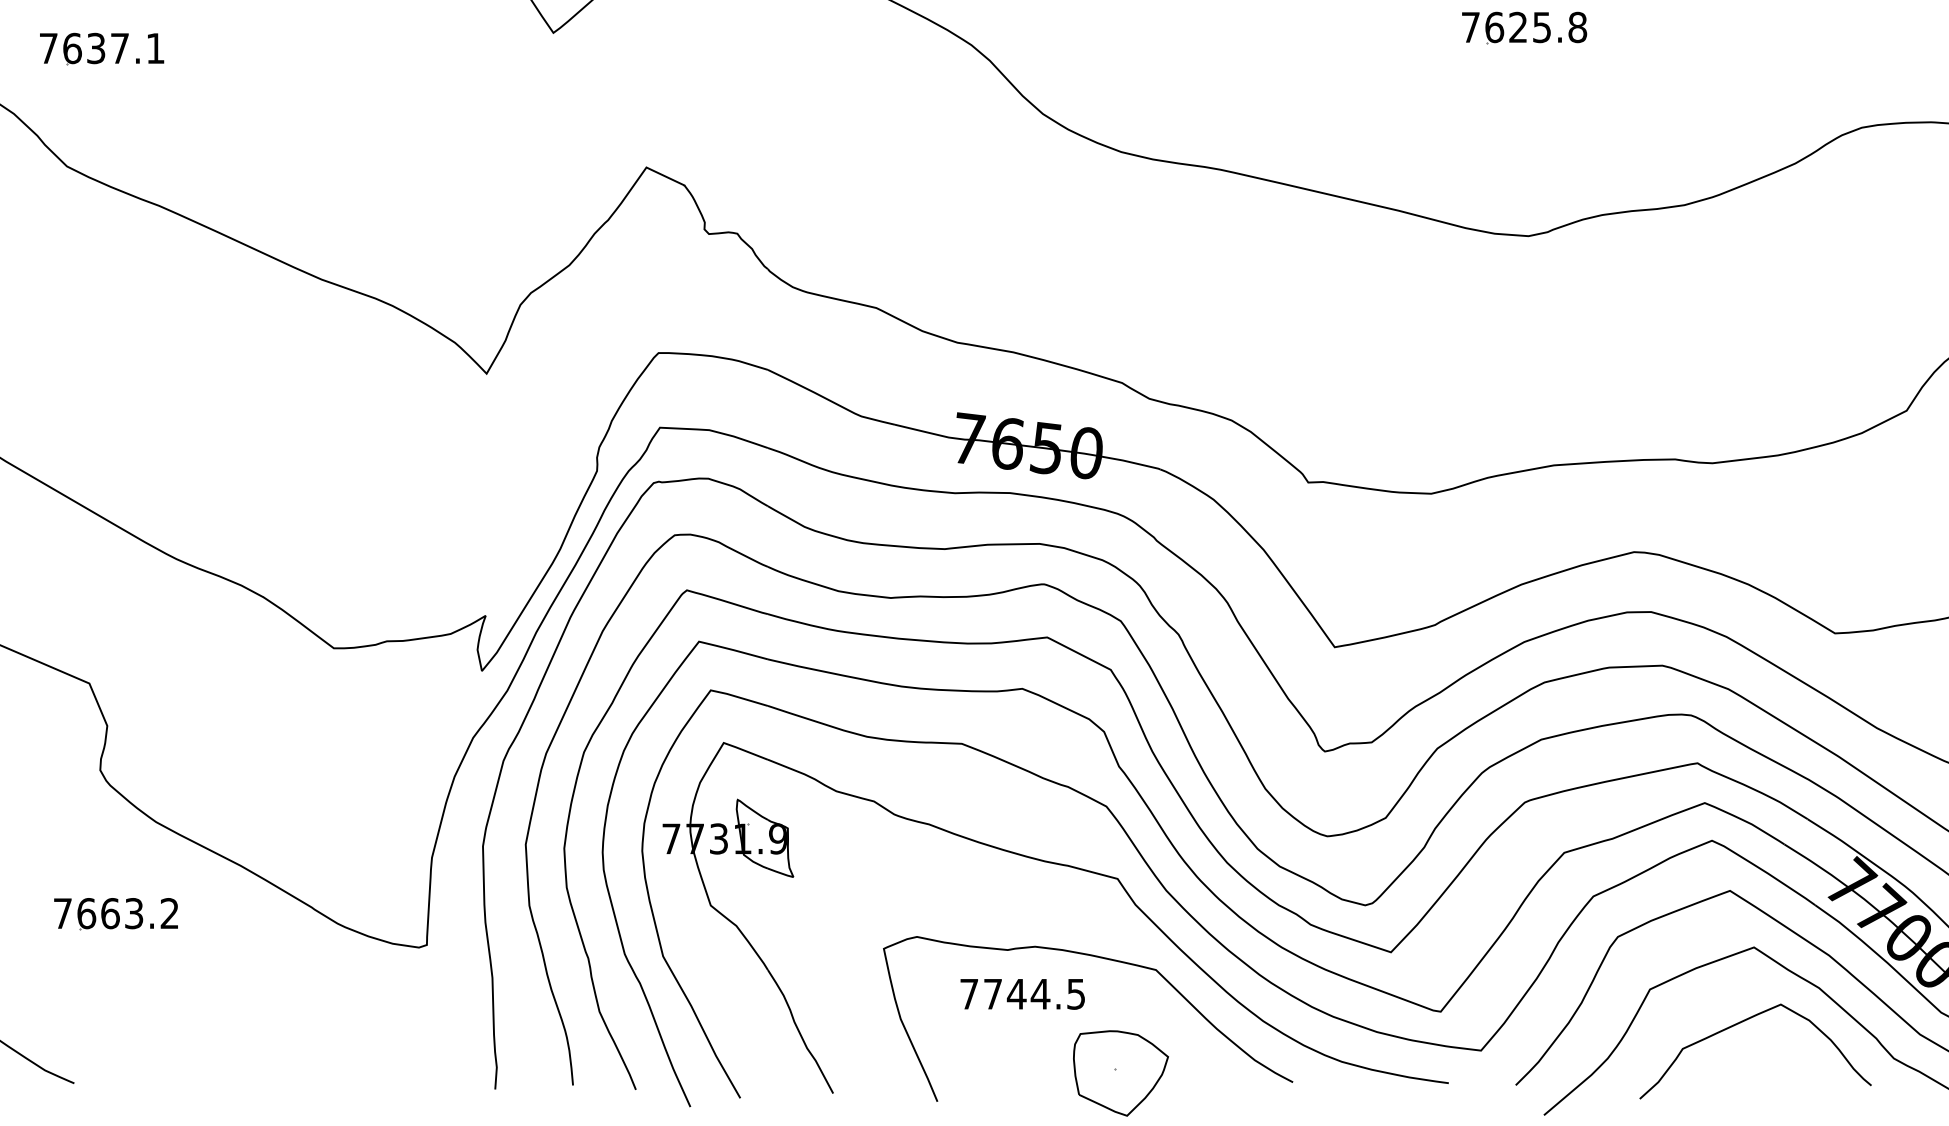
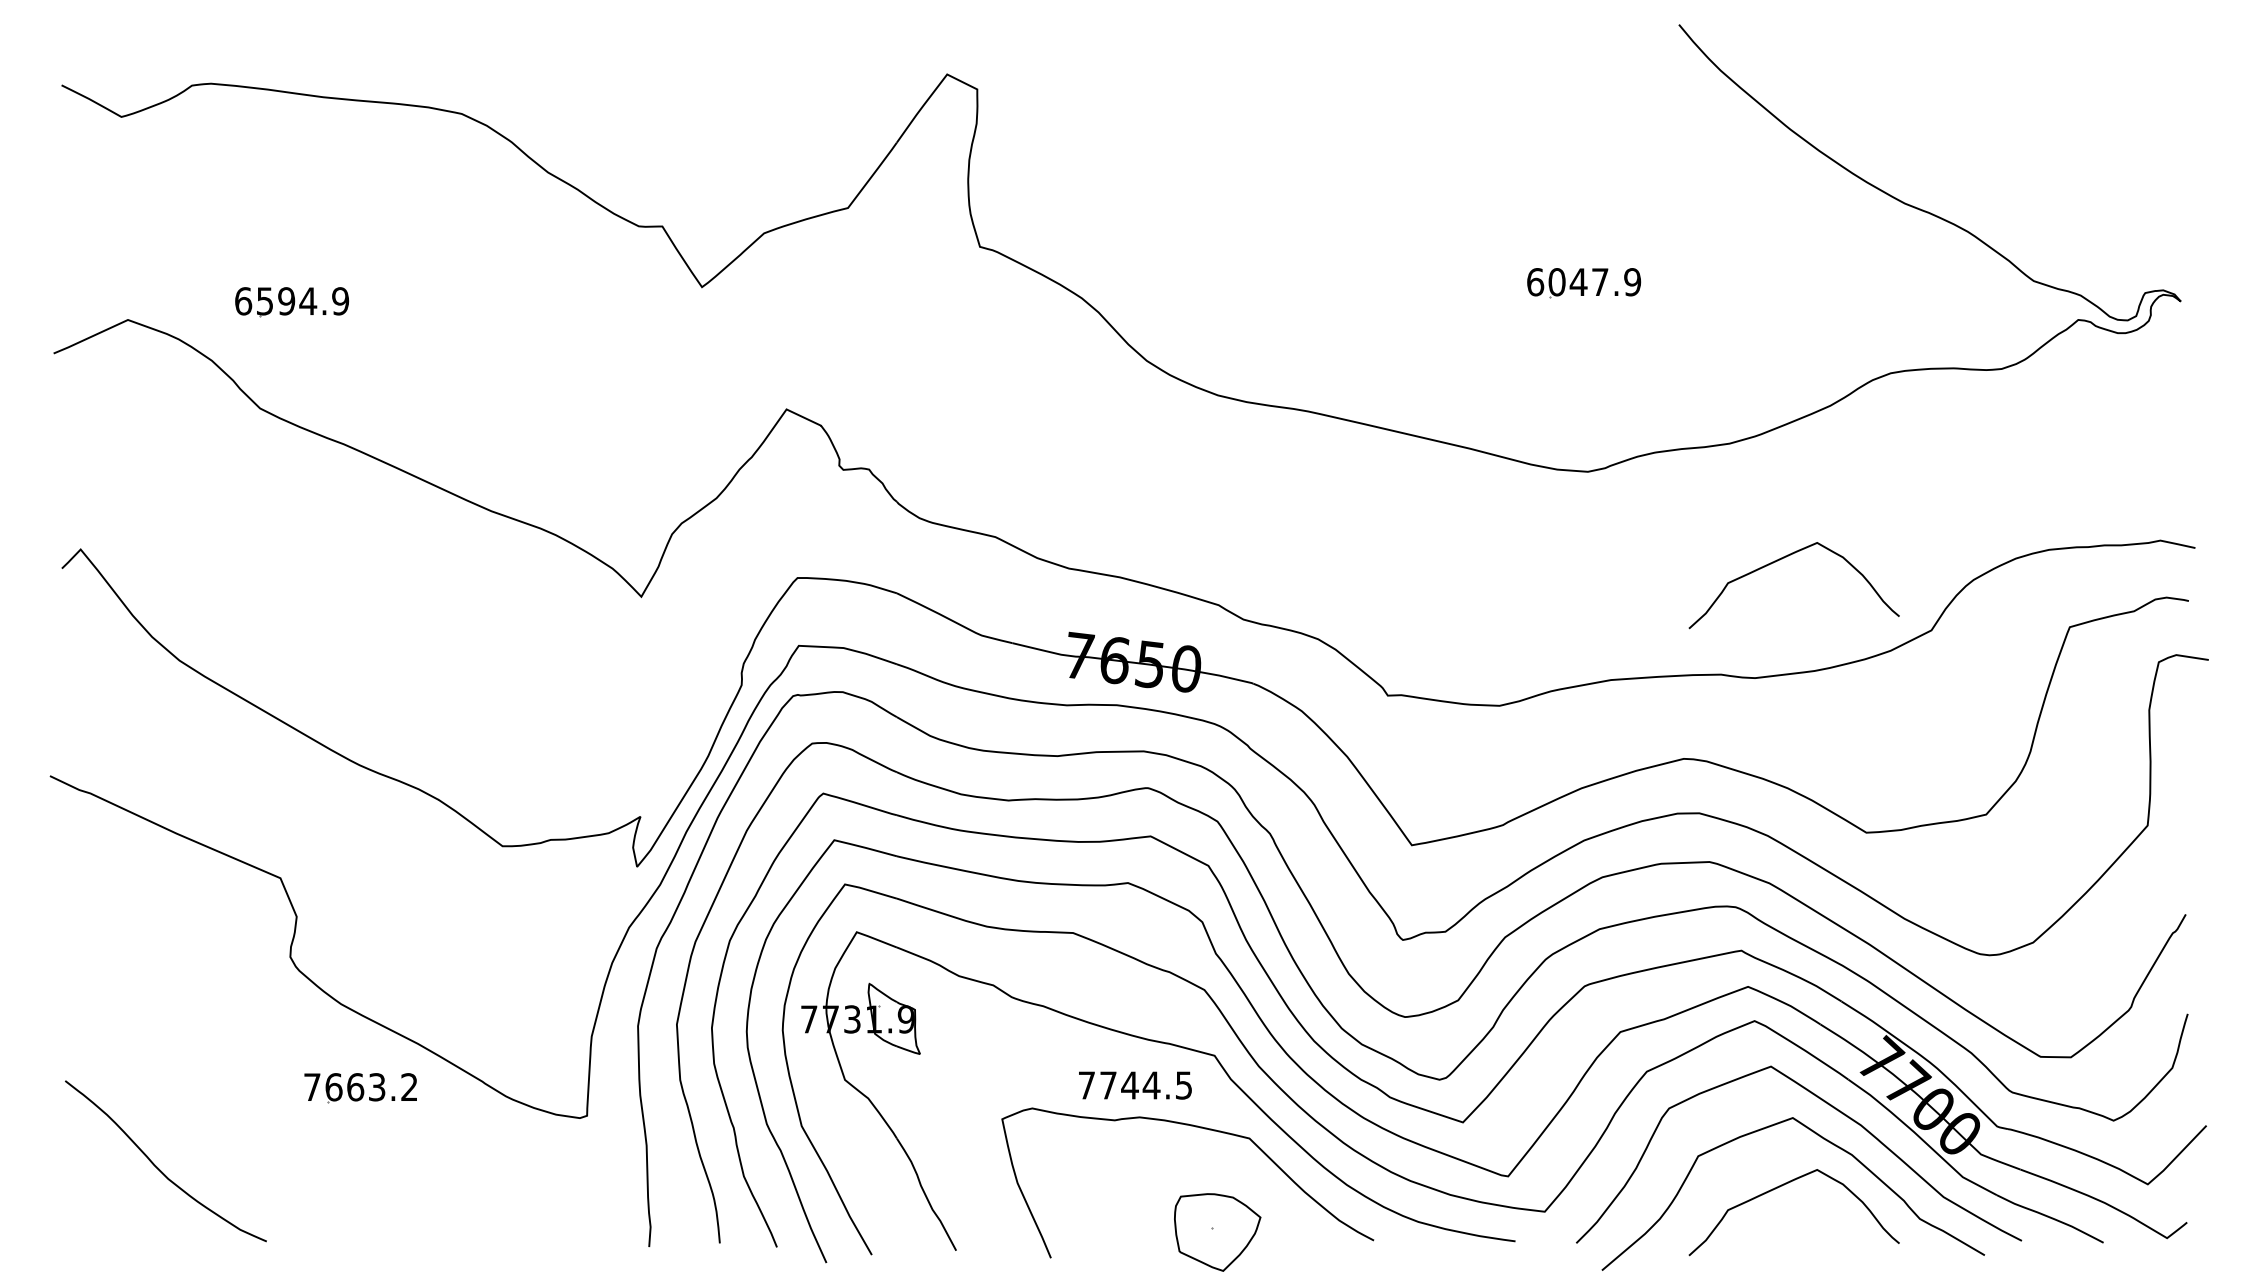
text: (1524, 27) -> (1584, 282), 7625.8 -> 6047.9
text: (102, 48) -> (292, 301), 7637.1 -> 6594.9
curve: (1740, 333) -> (1780, 560), added
part: (115, 914) -> (360, 1088), moved
text: (1022, 994) -> (1135, 1085), moved

